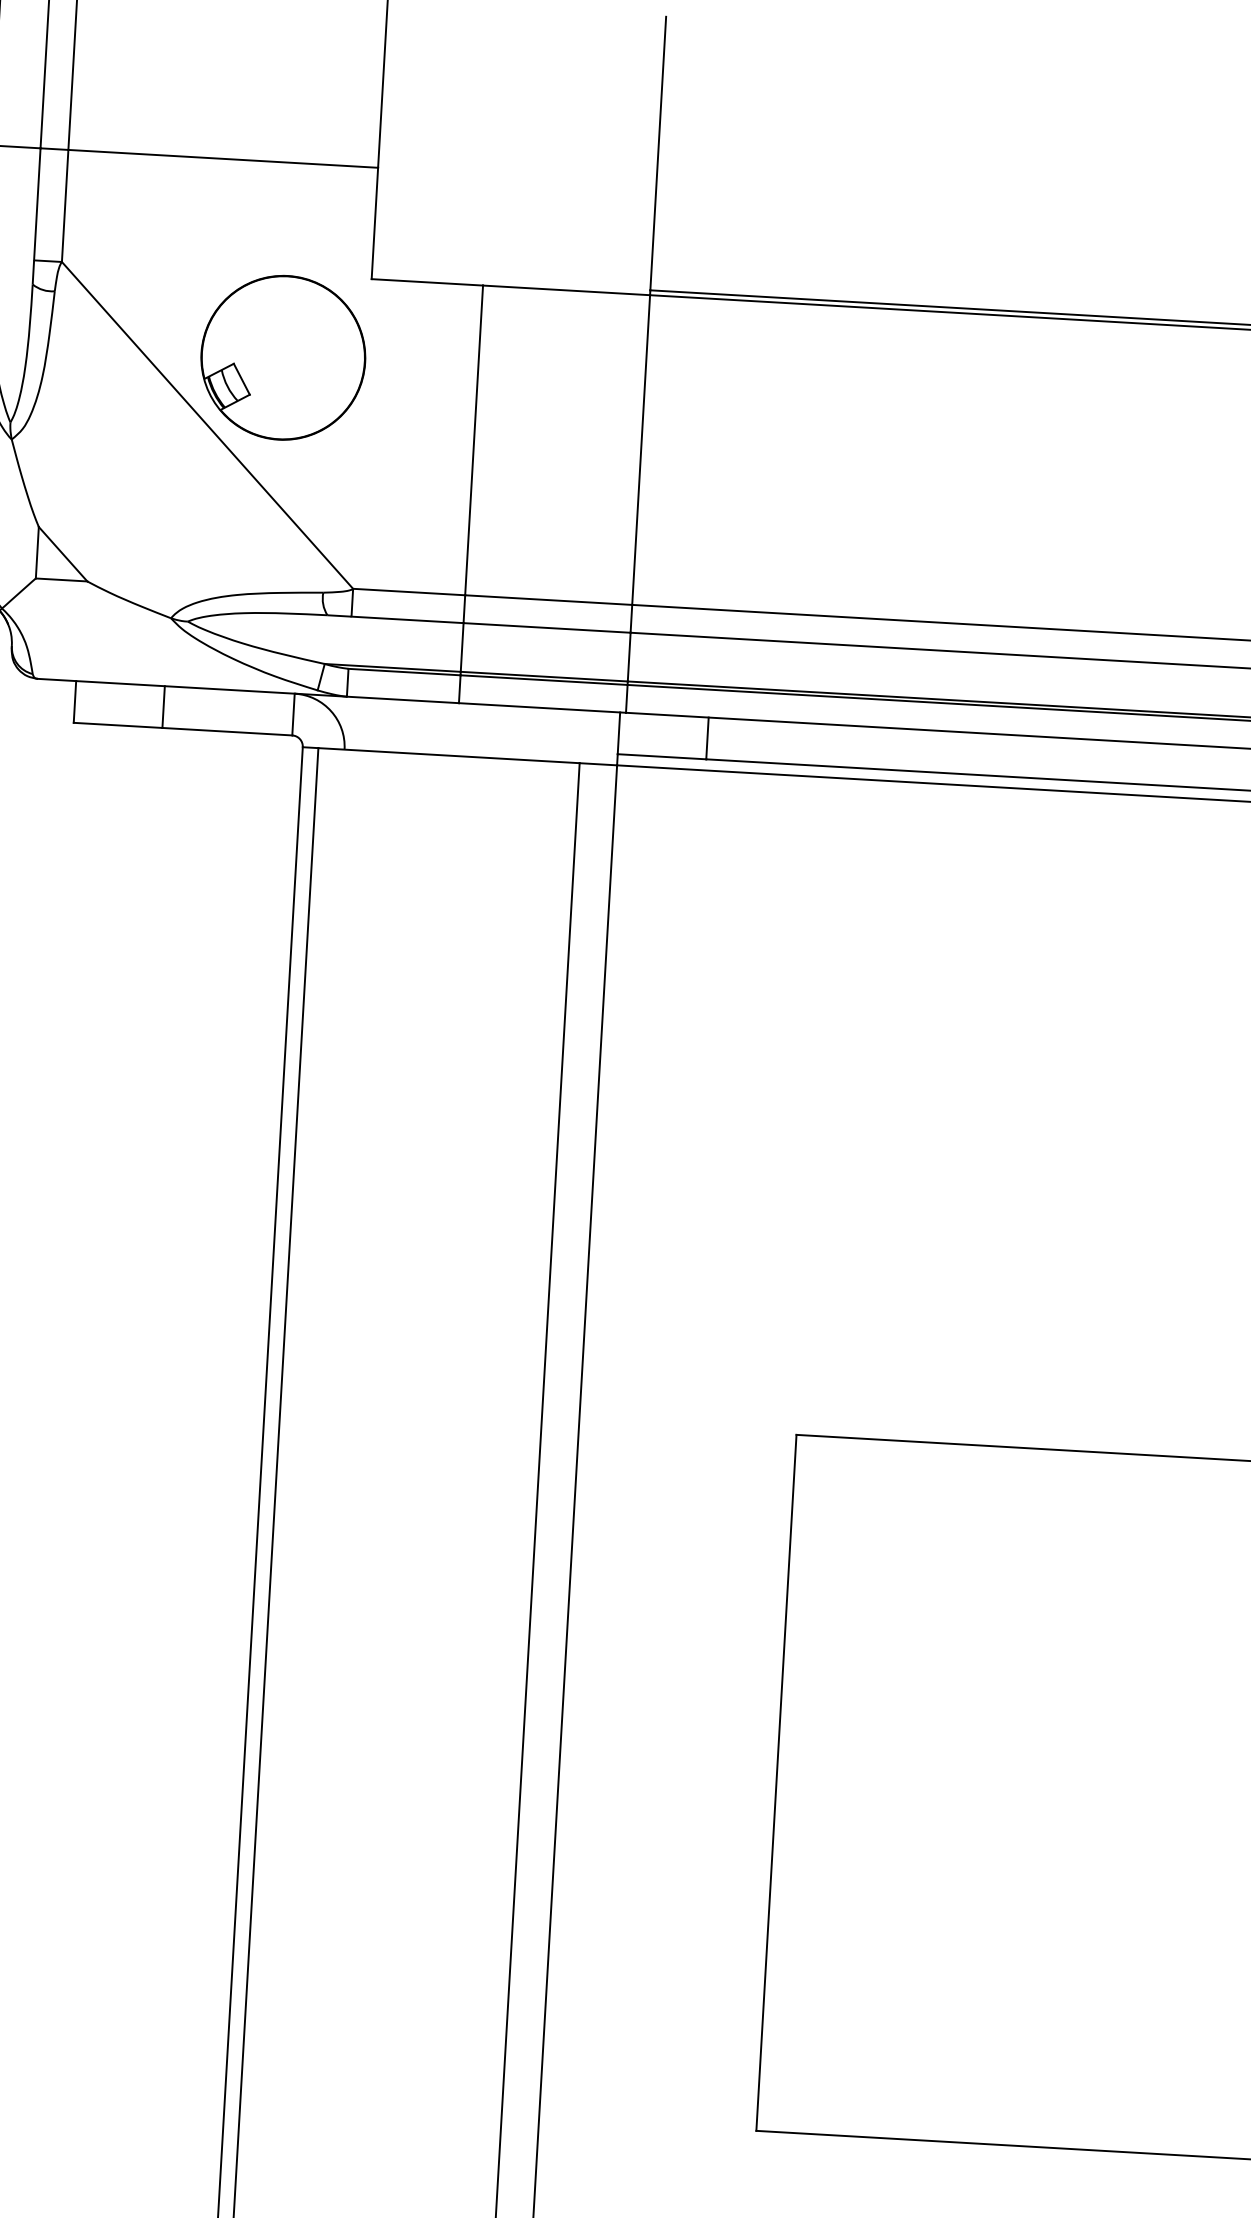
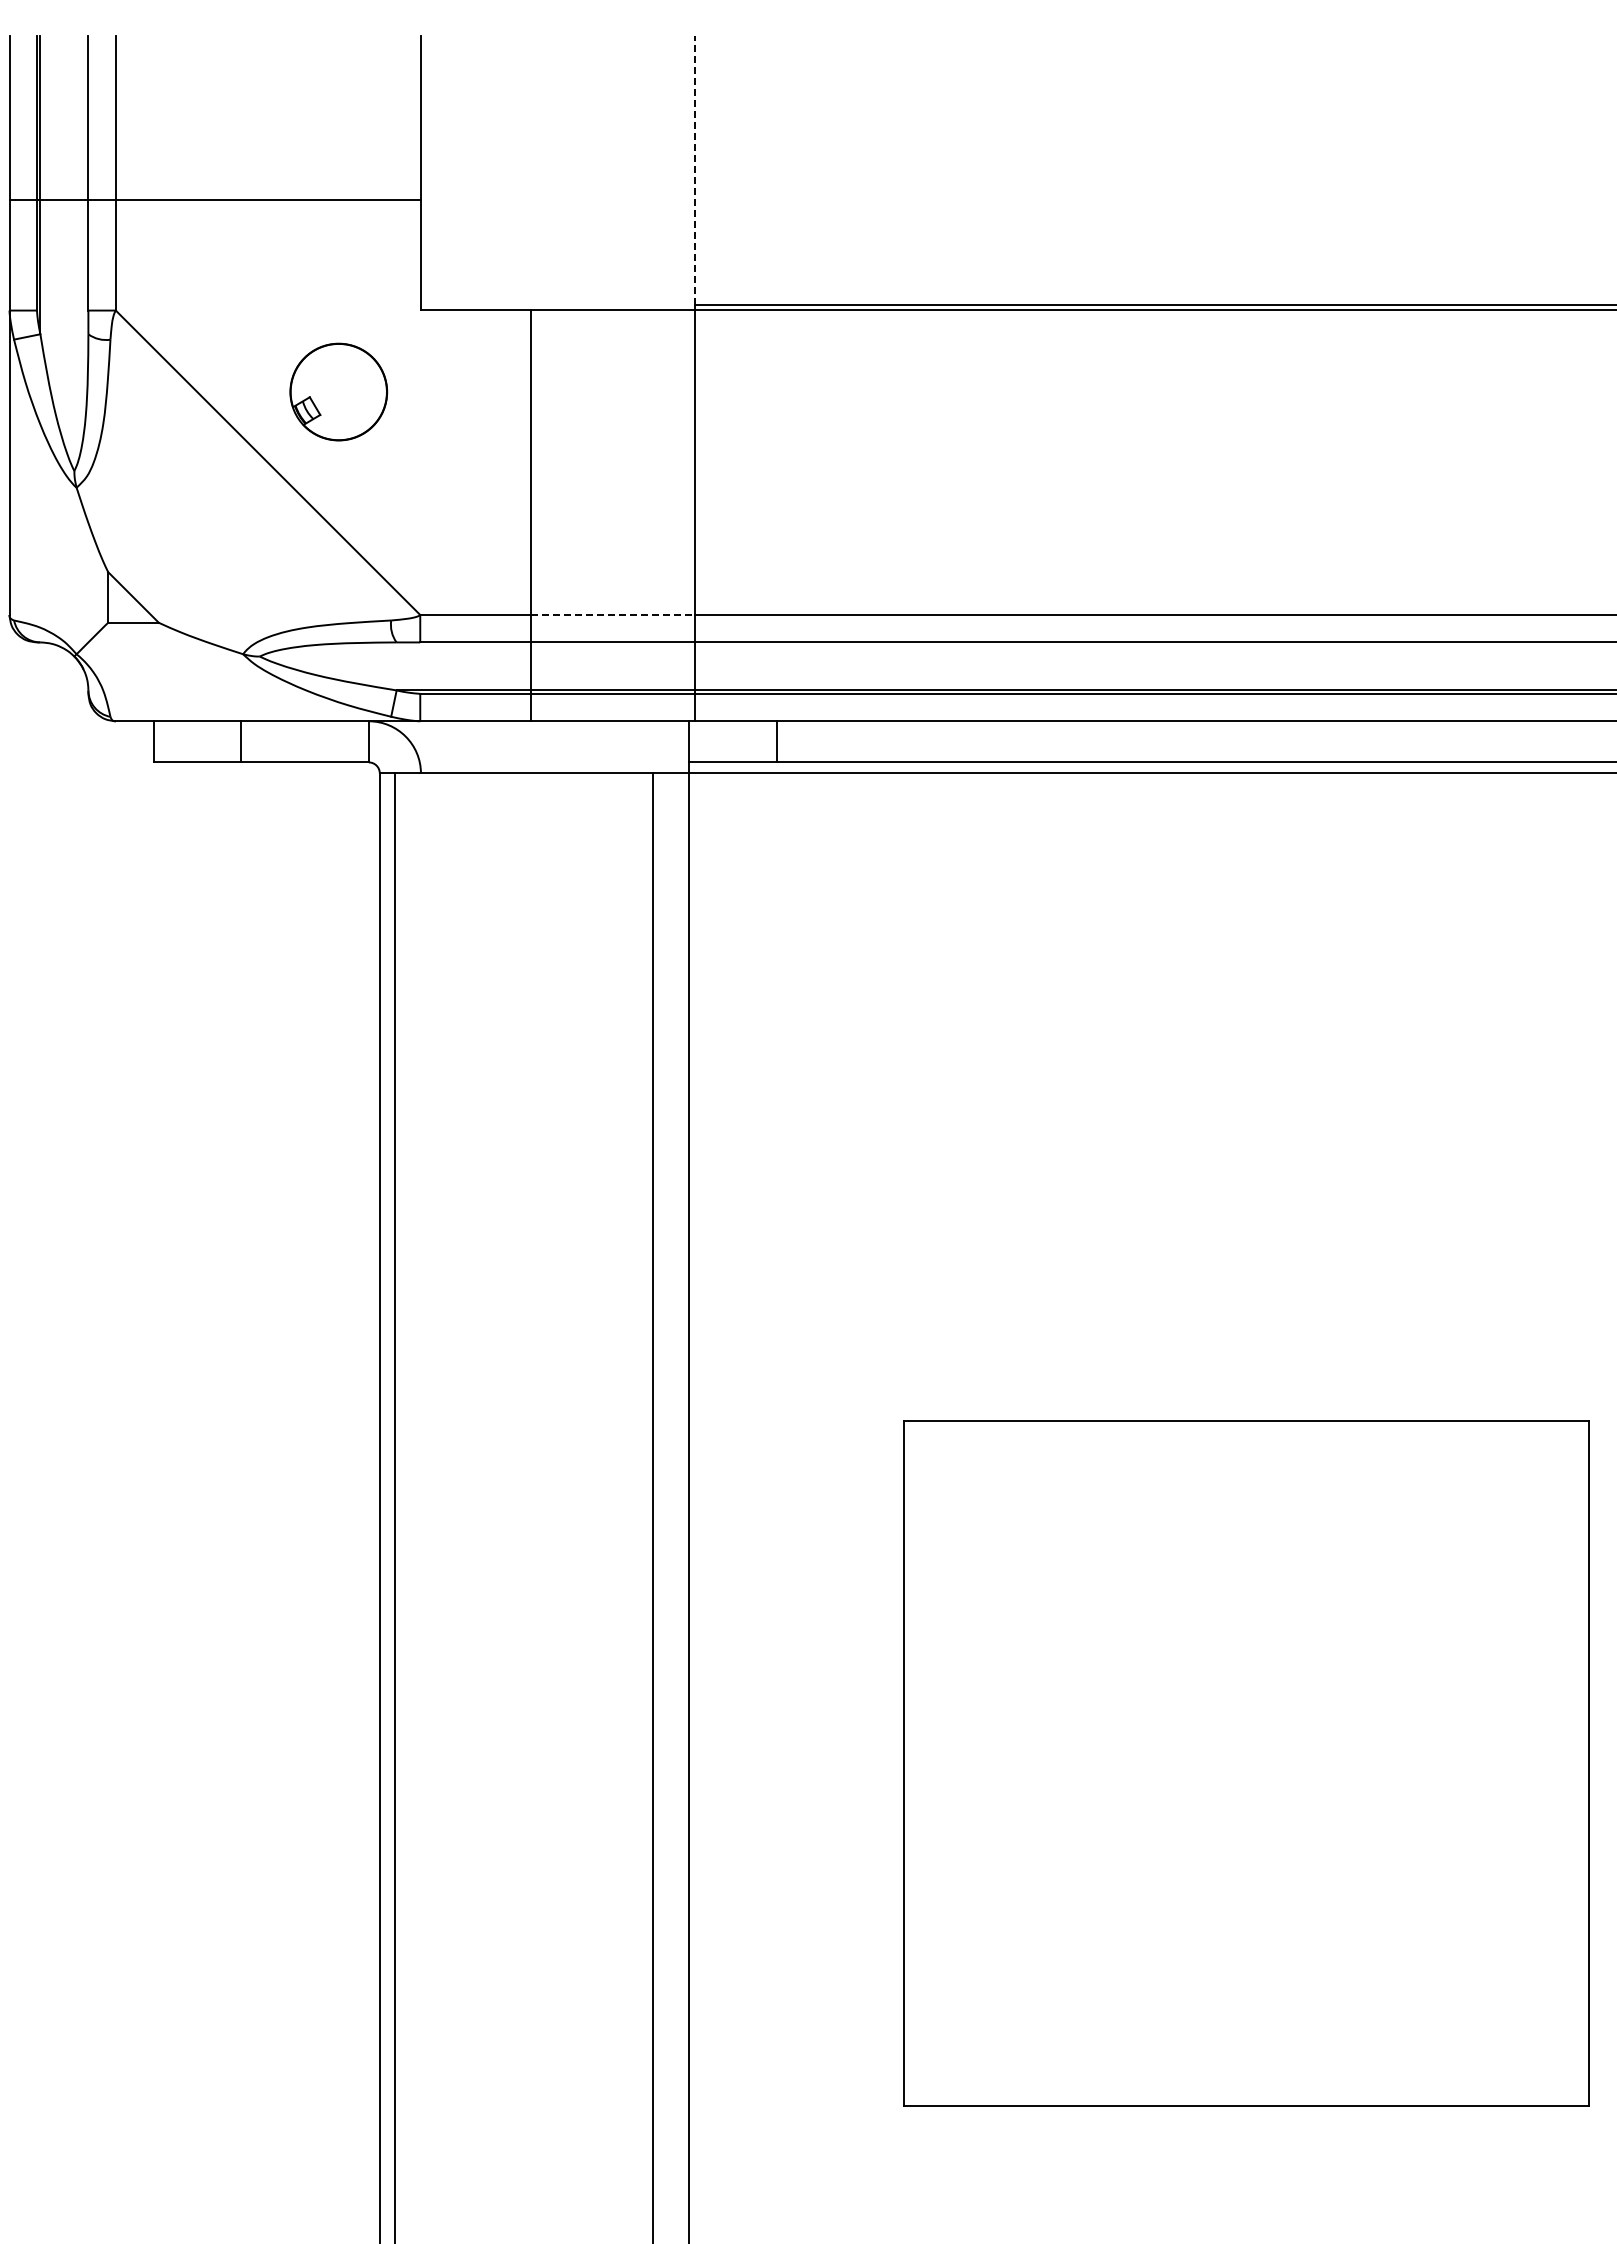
line: (658, 153) -> (695, 170), solid -> dashed
part: (283, 357) -> (338, 391), size x0.6
line: (549, 600) -> (613, 615), solid -> dashed

